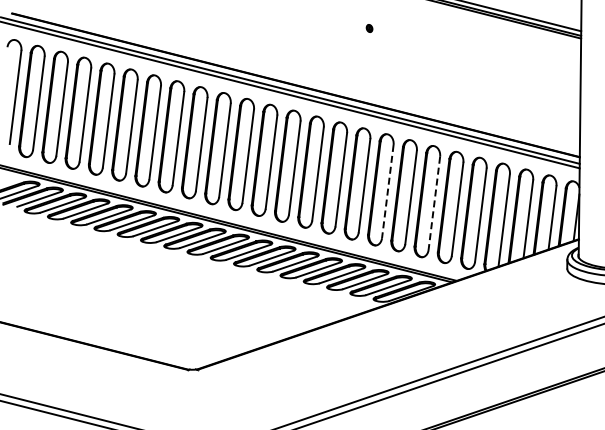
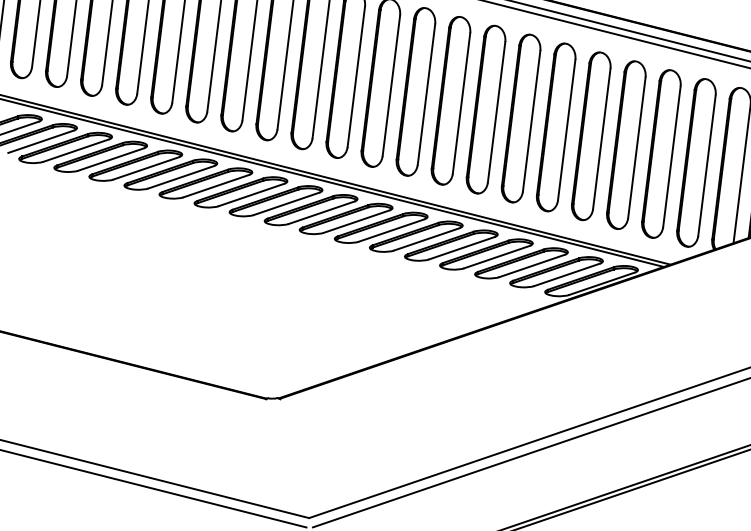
line: (387, 191) -> (566, 129), dashed -> solid
line: (434, 203) -> (637, 148), dashed -> solid

